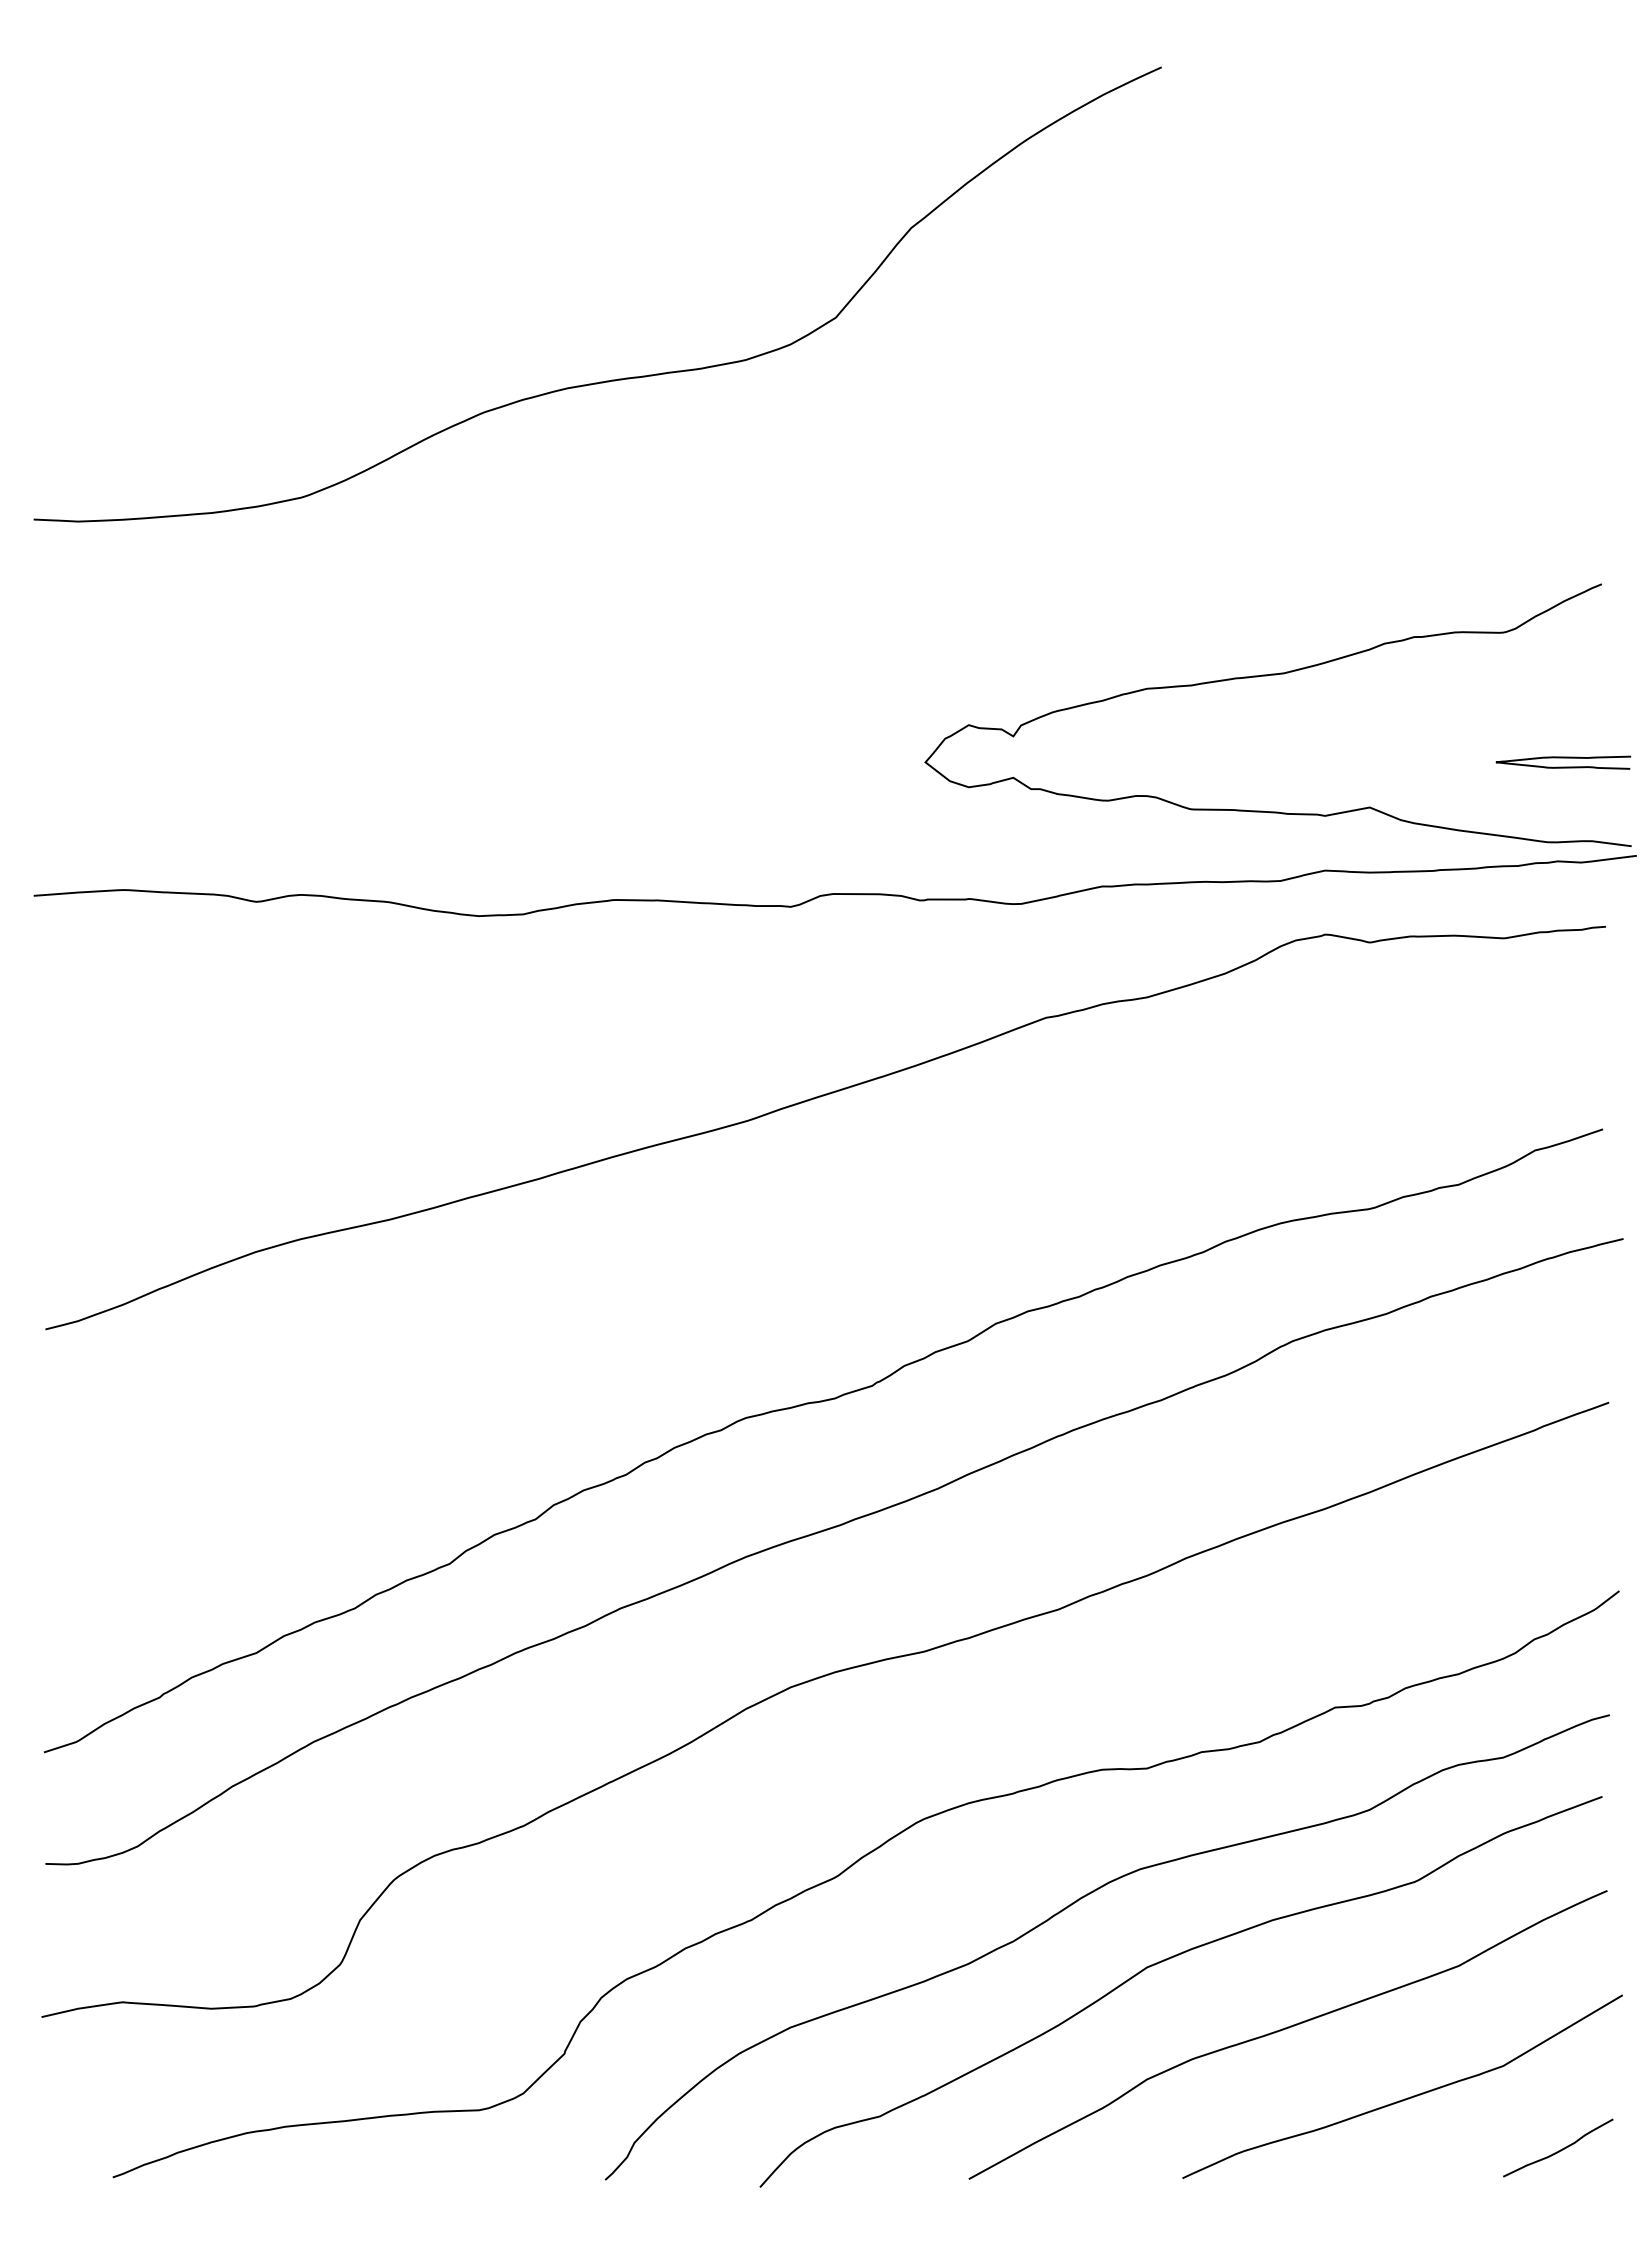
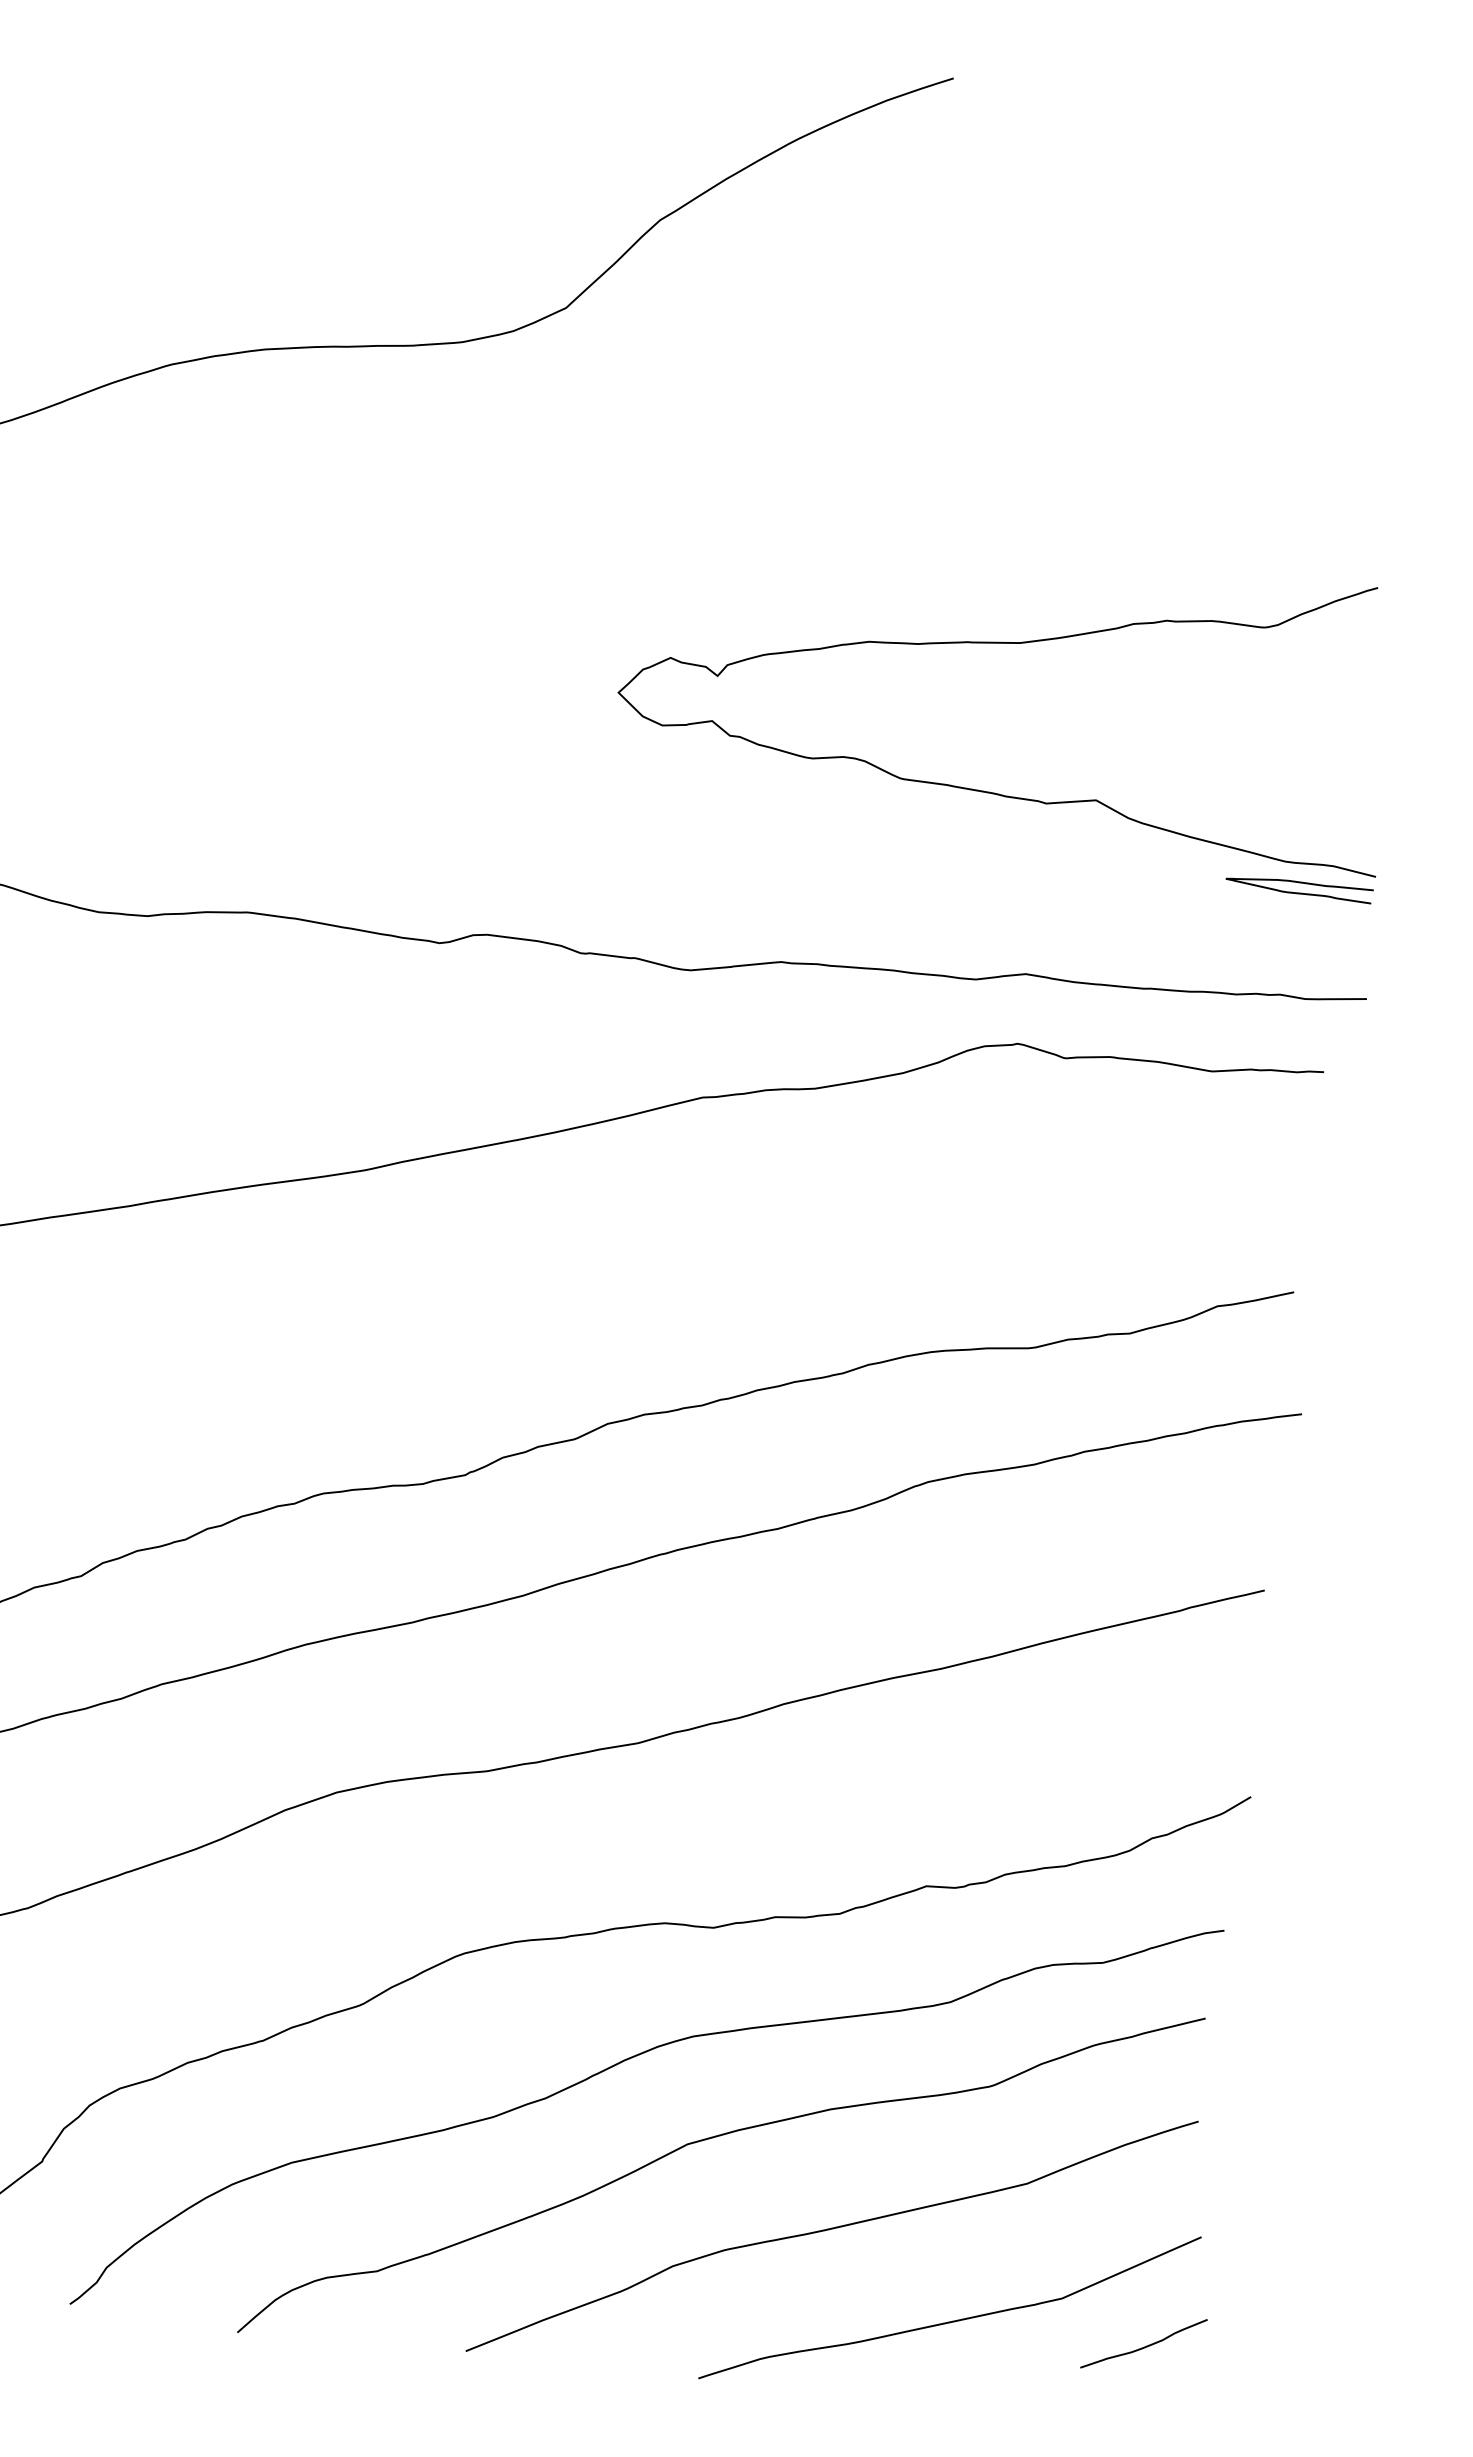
curve: (1276, 675) -> (1011, 644), moved
curve: (1560, 2149) -> (1146, 2345), moved

